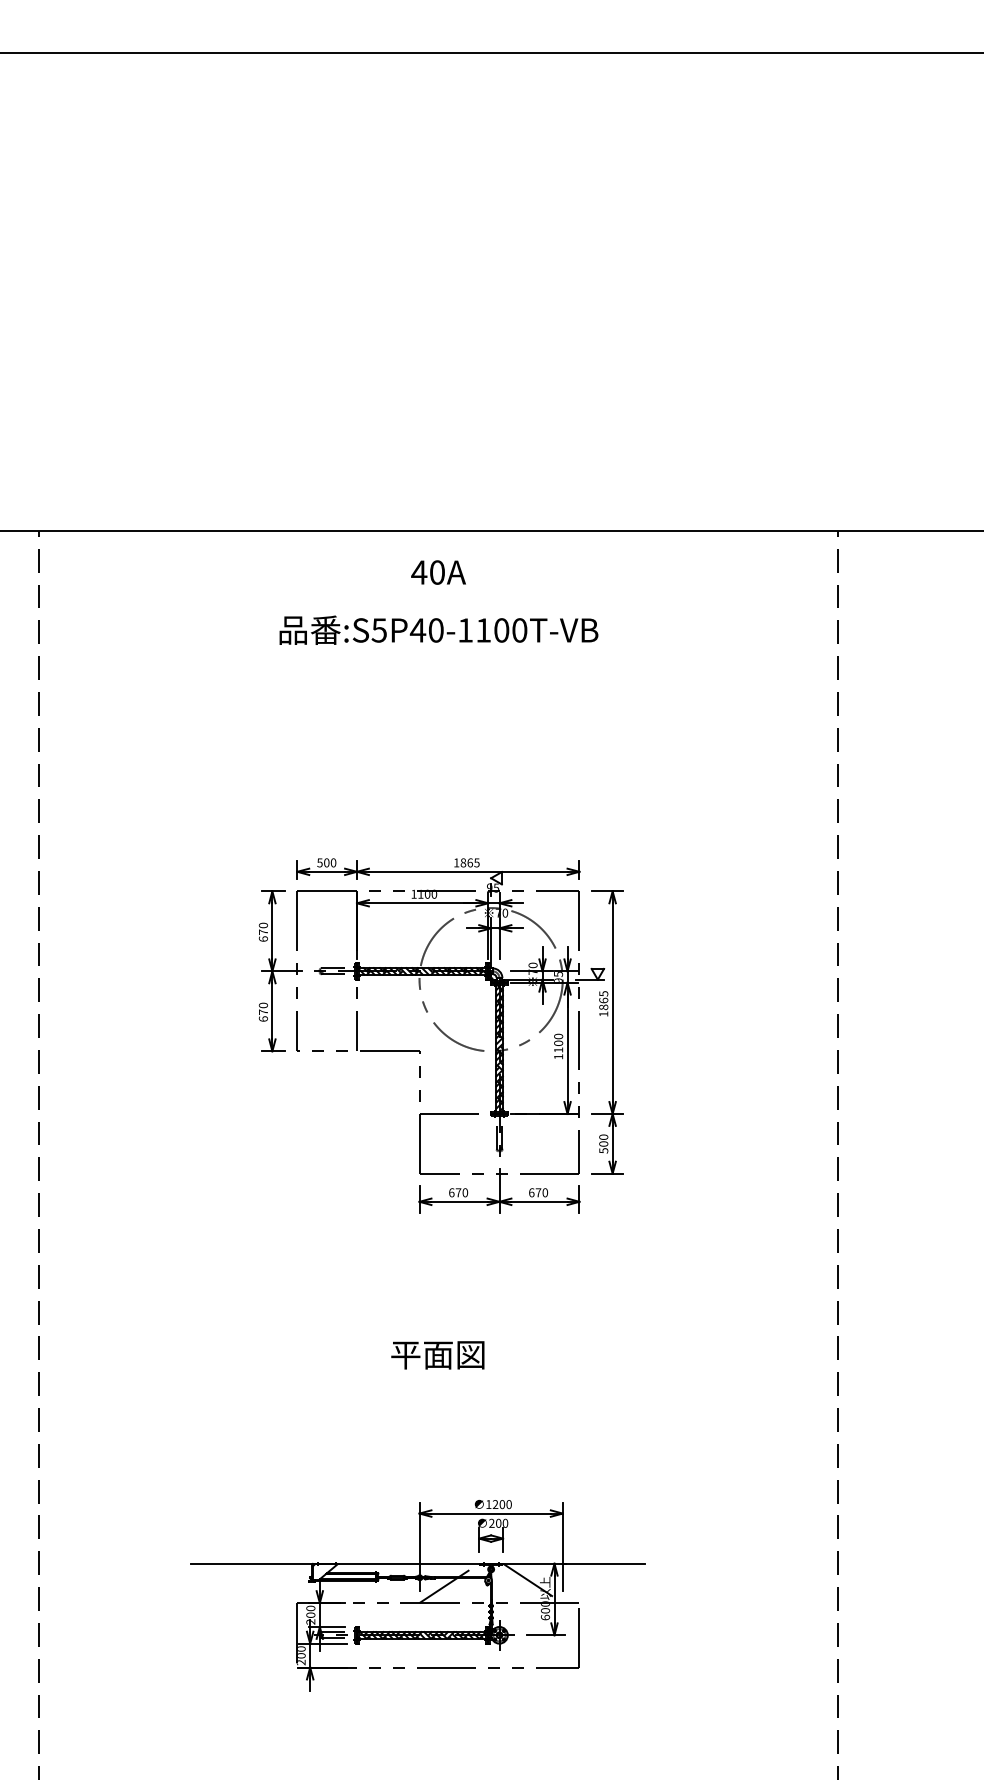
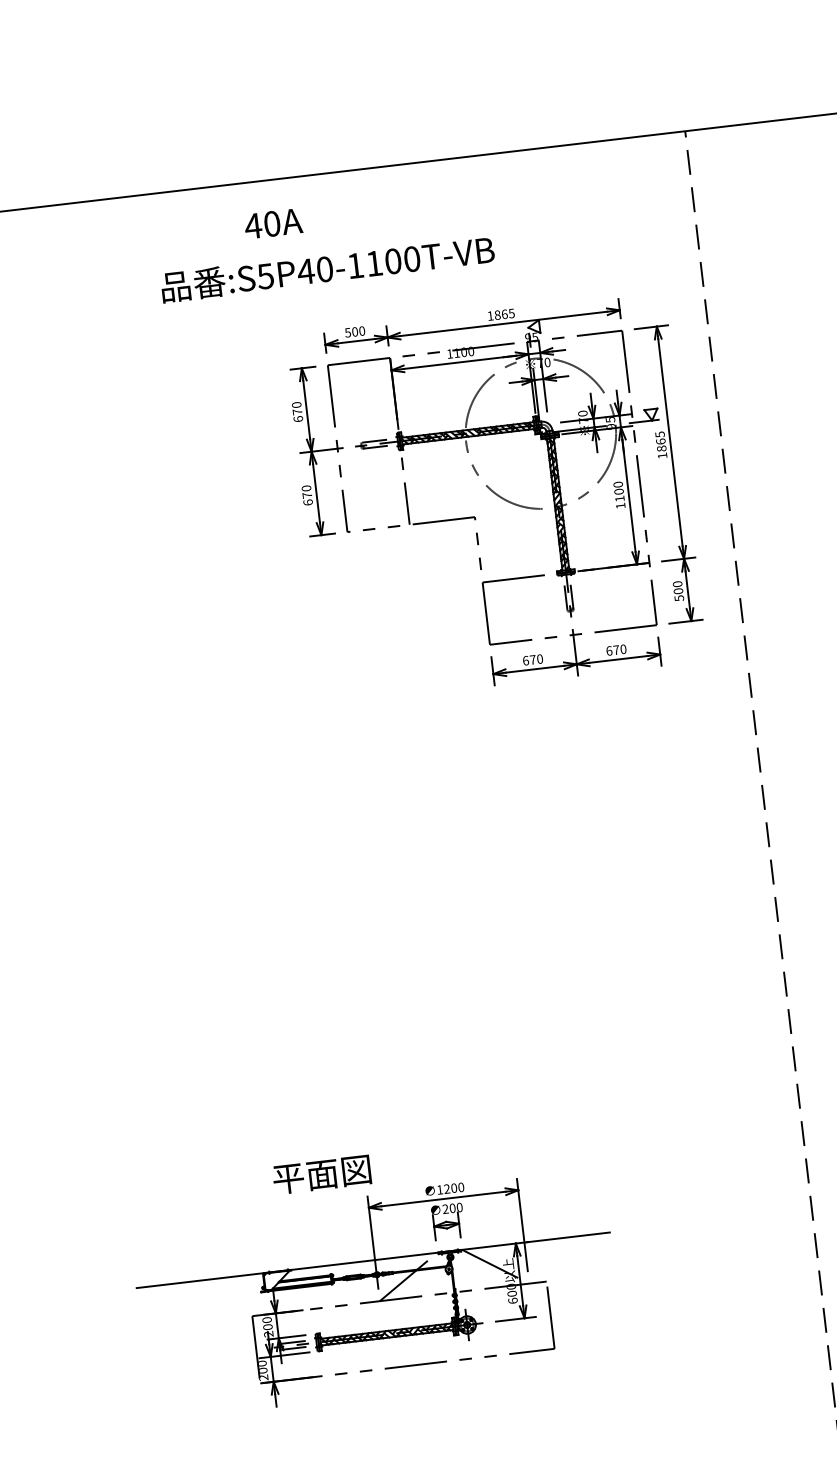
text: (438, 629) -> (327, 268), moved
part: (440, 1035) -> (494, 498), moved
text: (437, 1355) -> (321, 1175), moved

